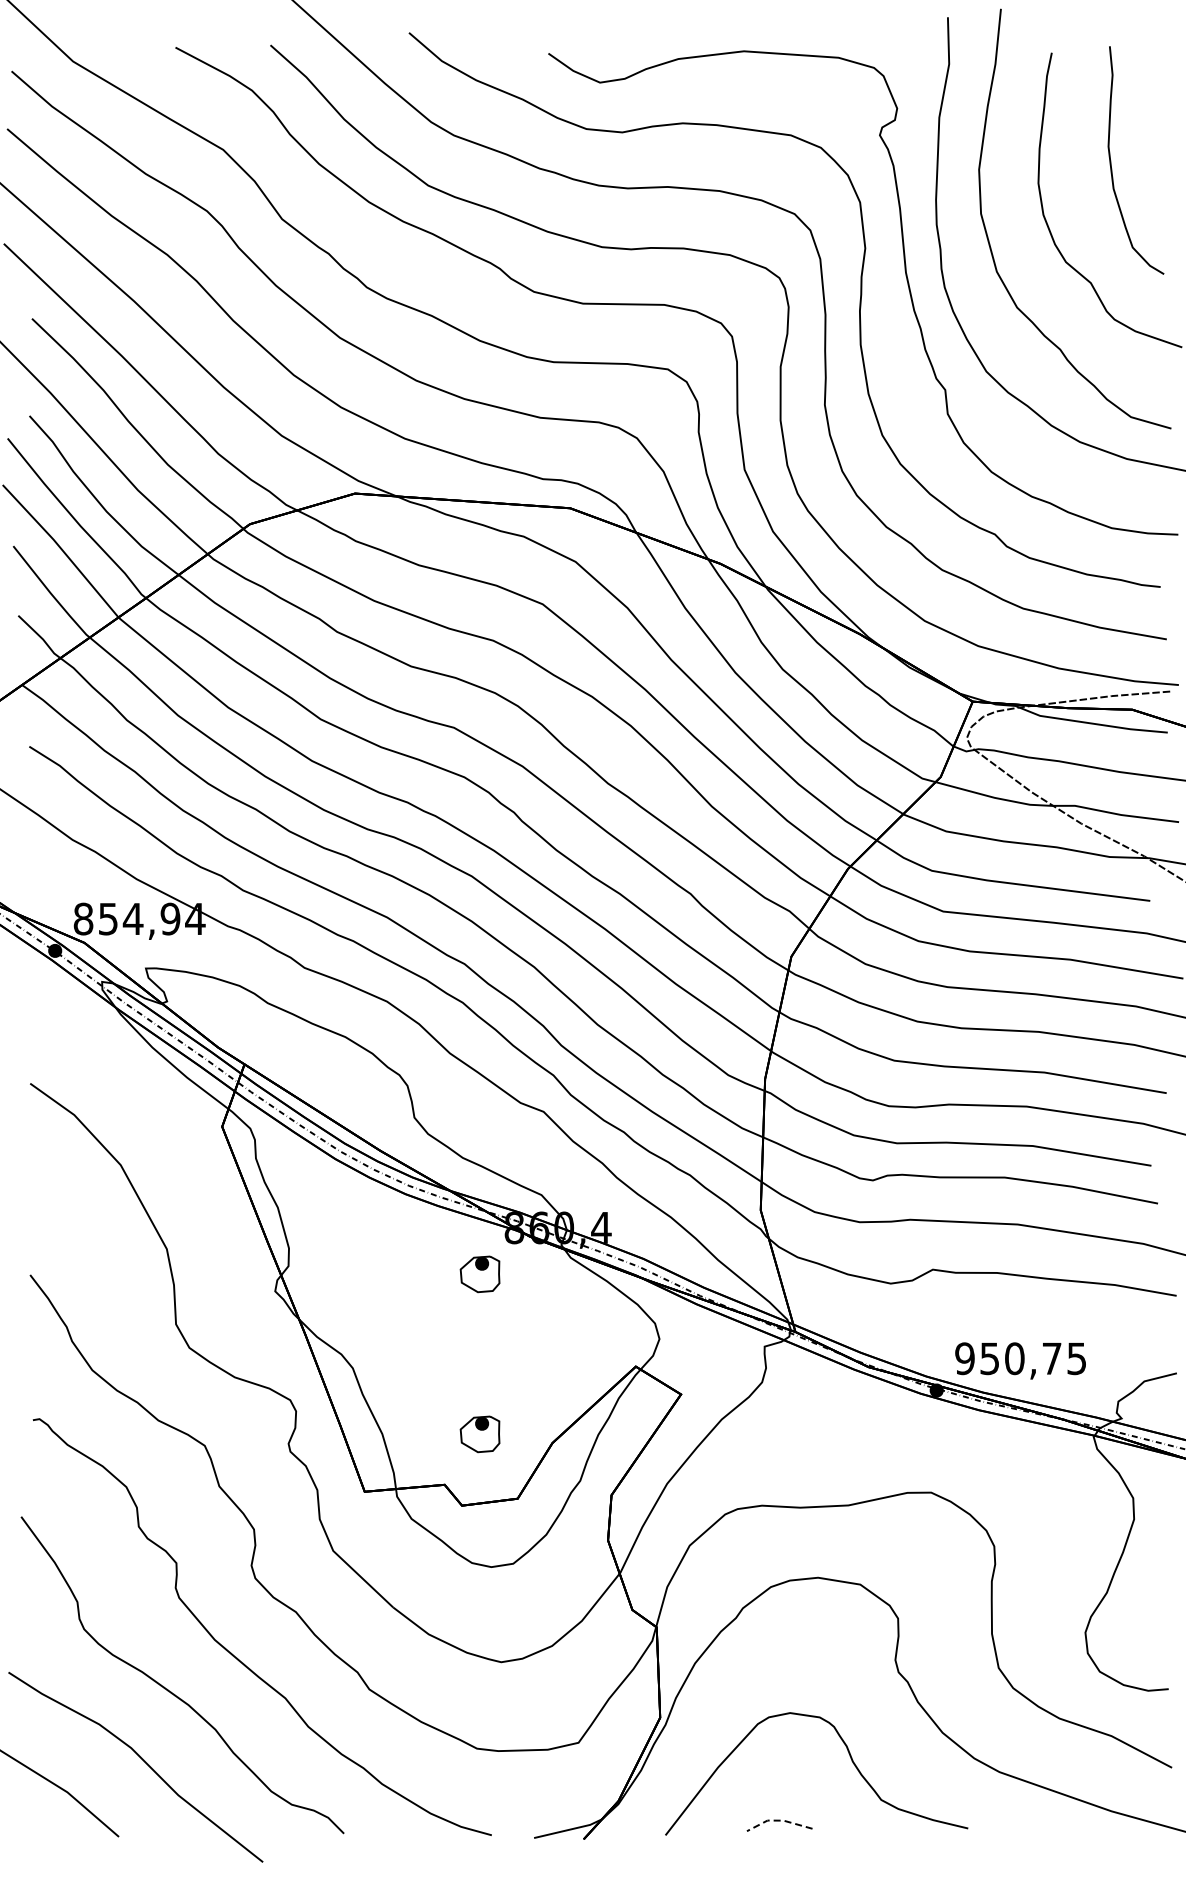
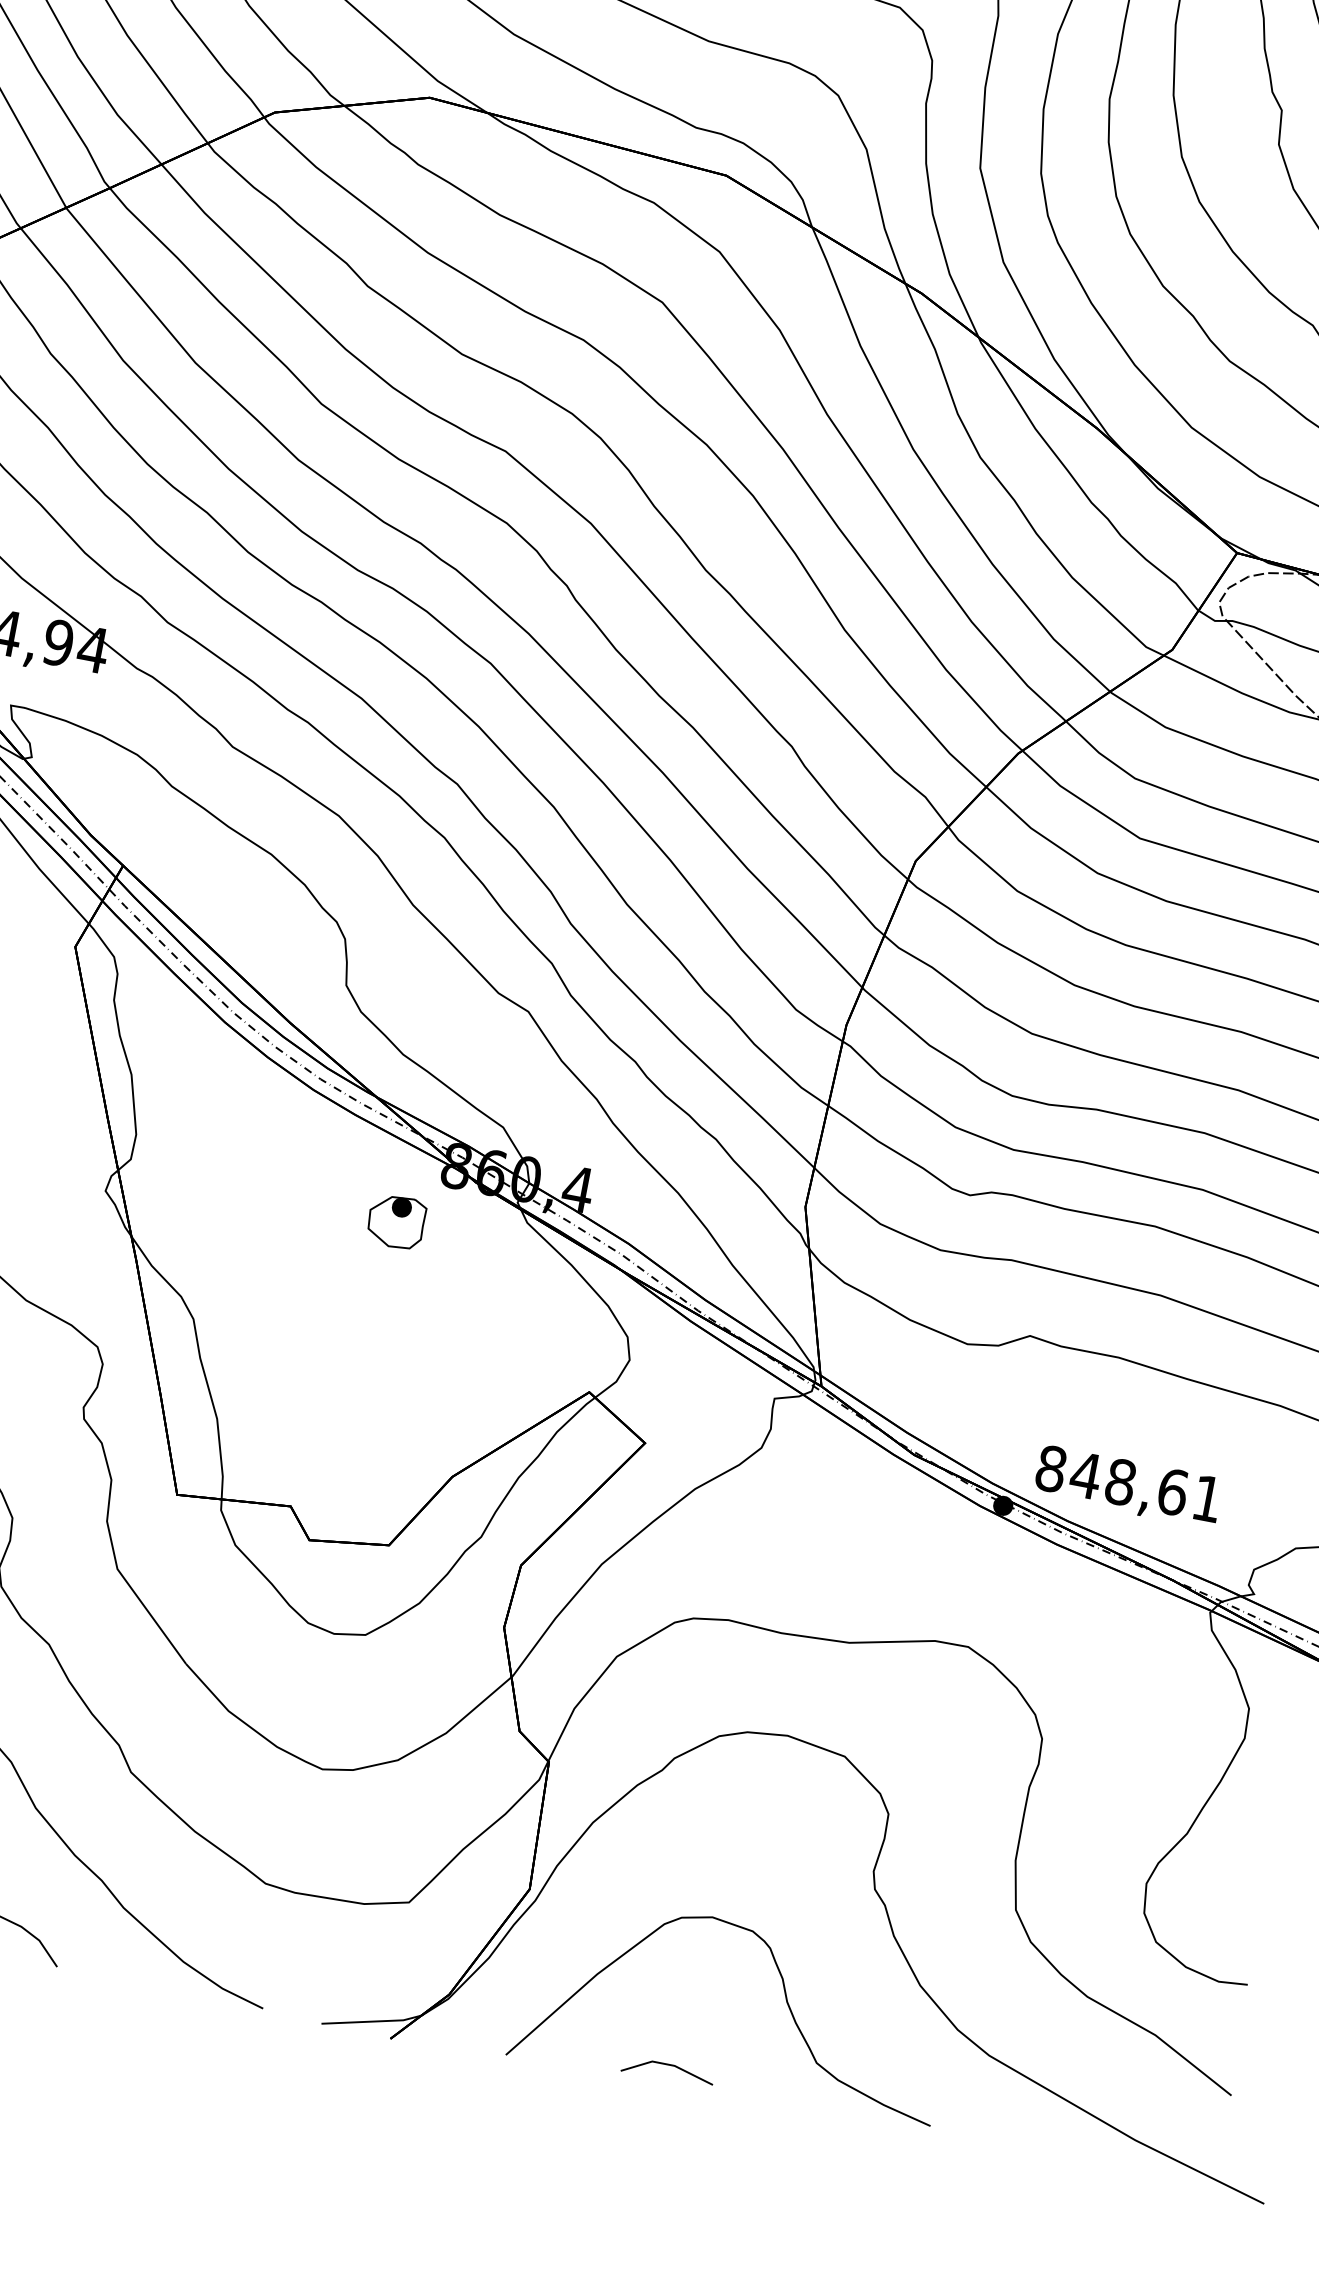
text: (1020, 1358) -> (1128, 1483), 950,75 -> 848,61
part: (479, 1434) -> (352, 1445), removed
line: (778, 1820) -> (667, 2064), dashed -> solid

